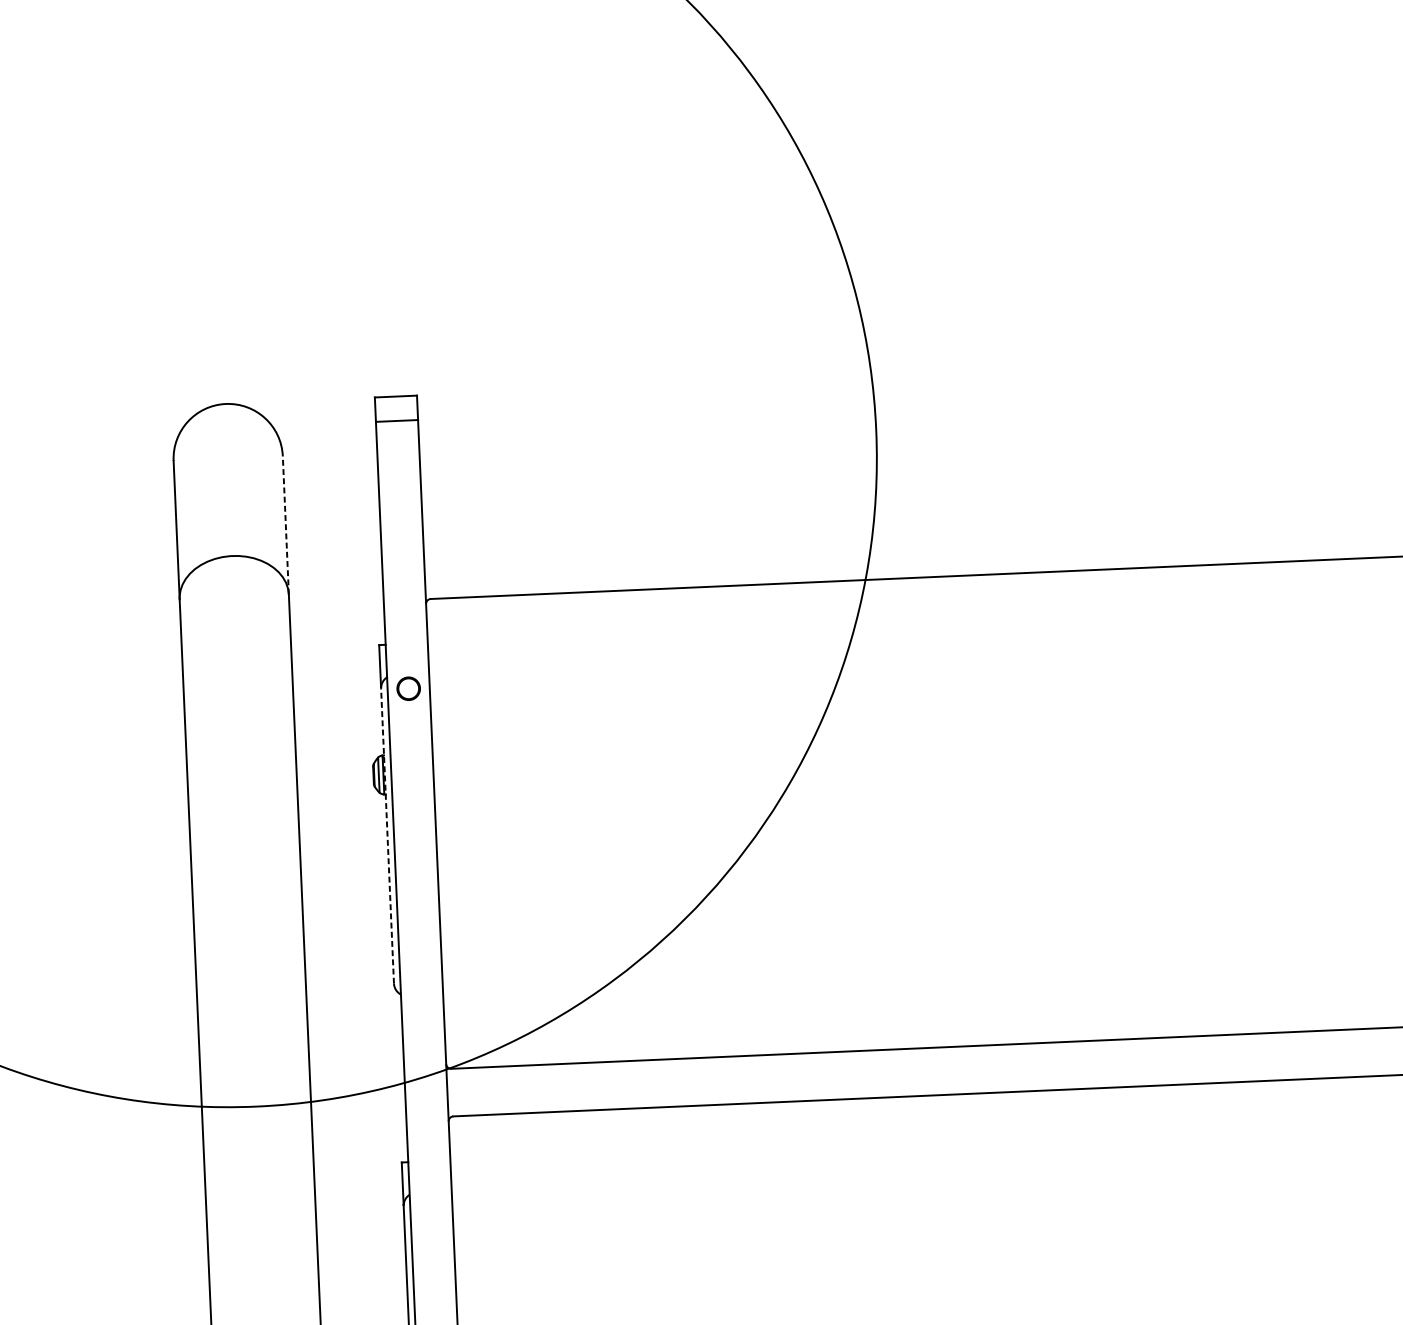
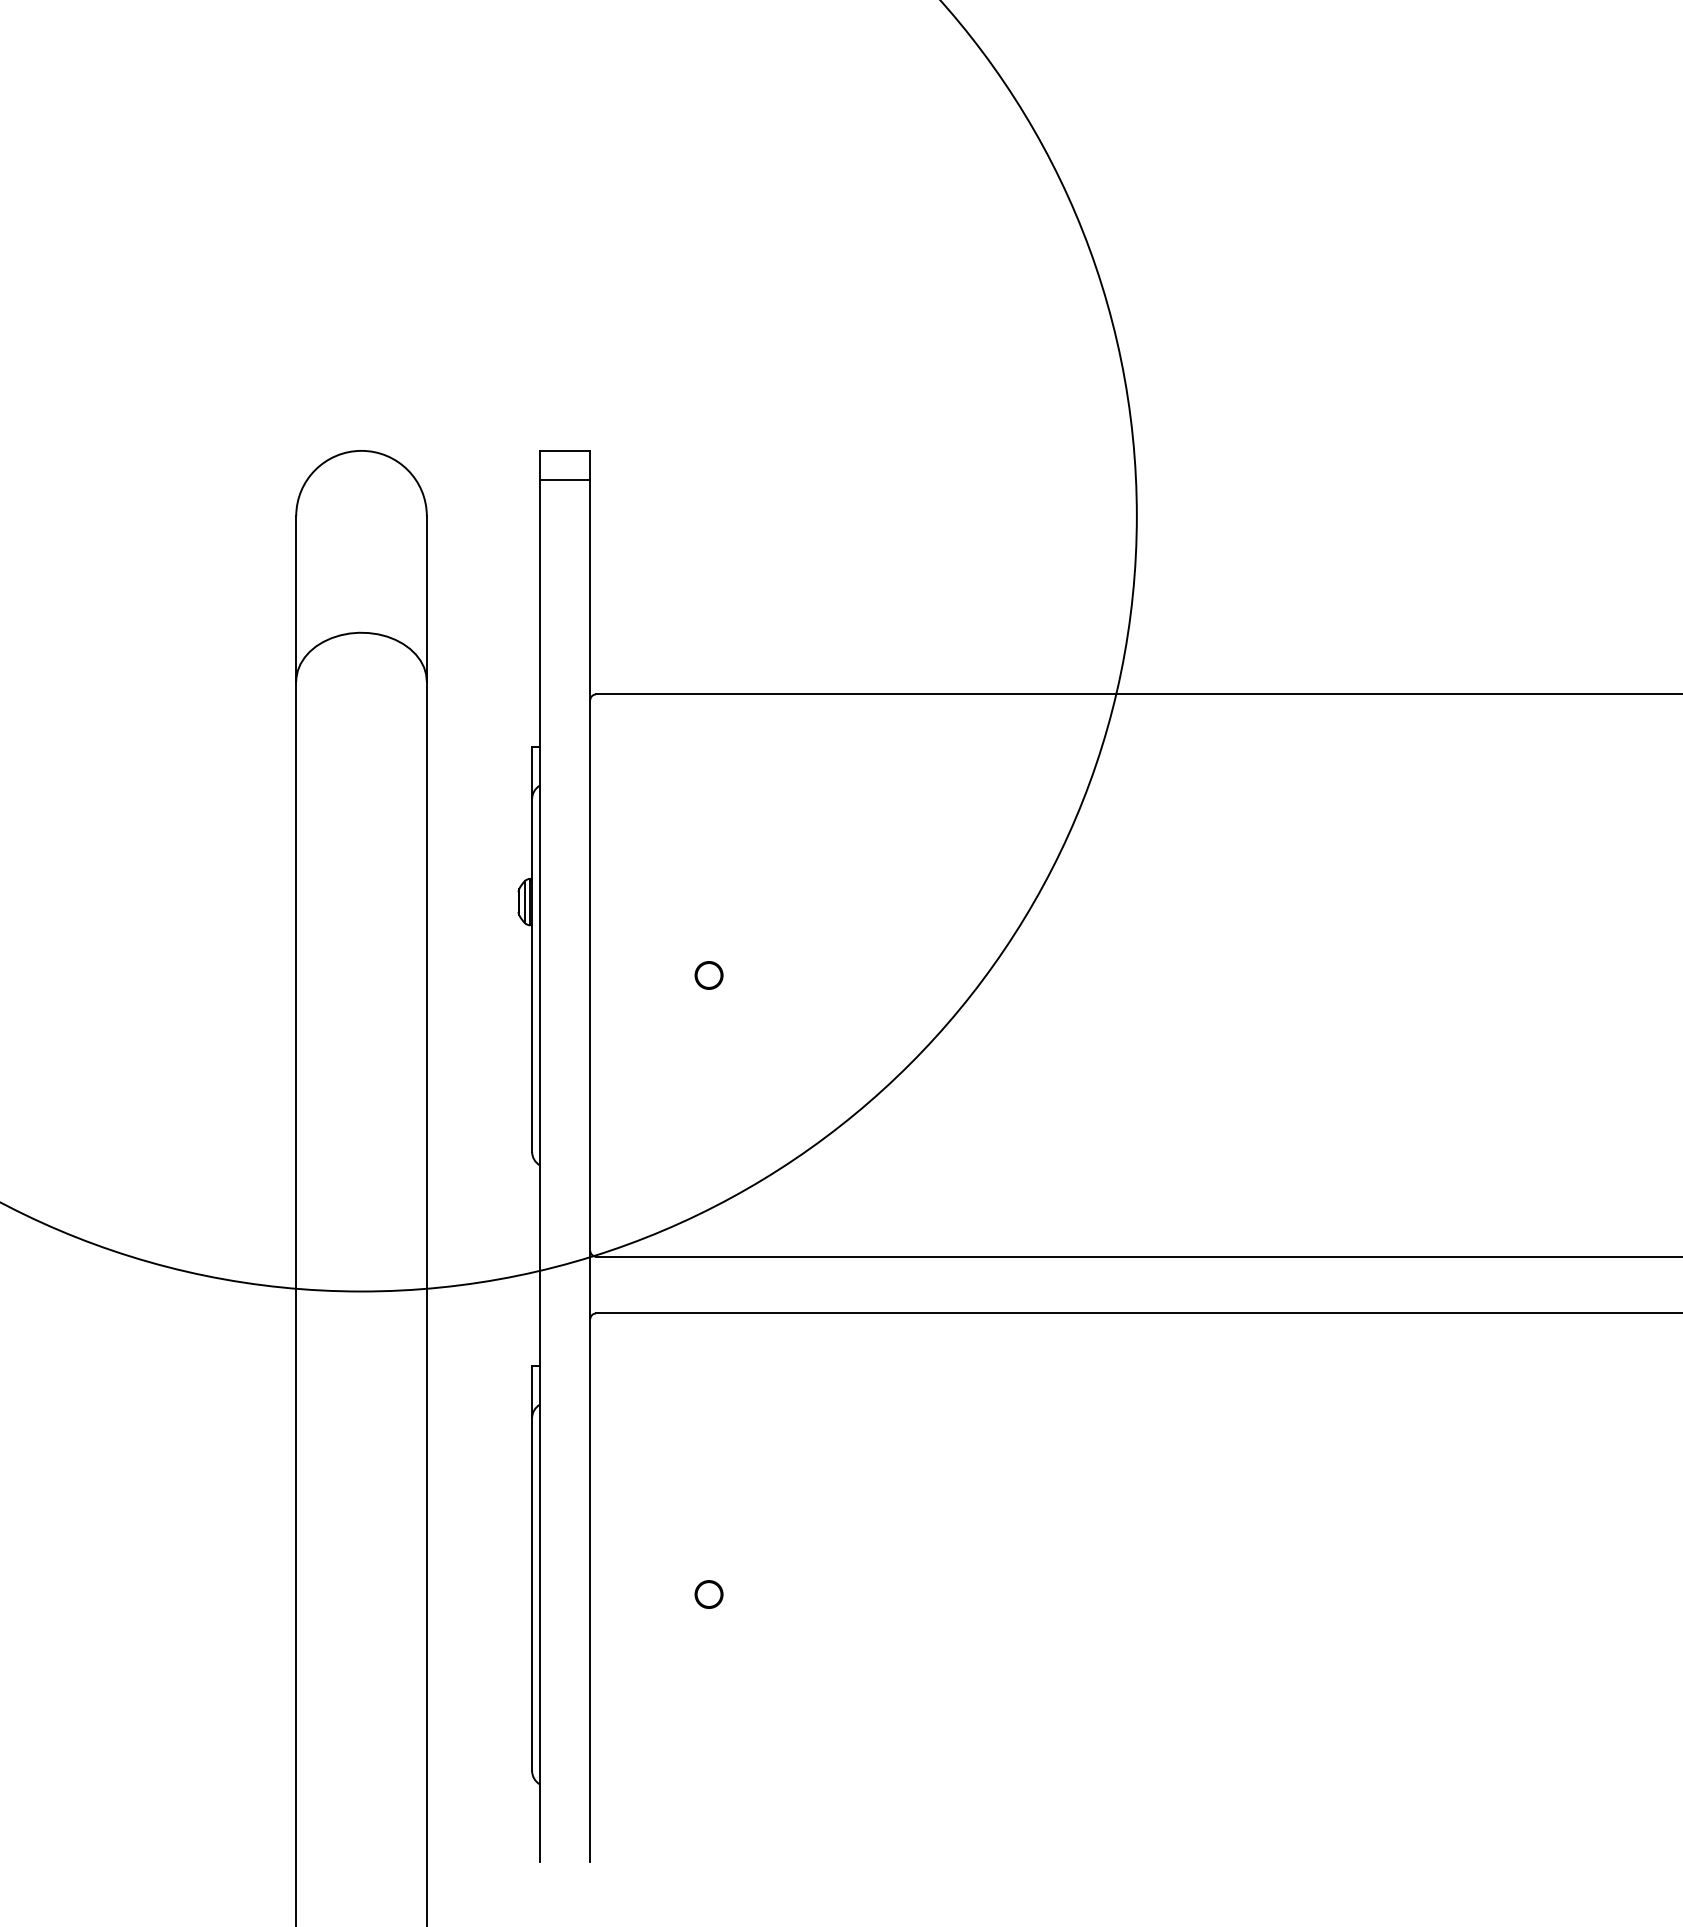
line: (285, 525) -> (426, 598), dashed -> solid
circle: (408, 688) -> (708, 975), moved
line: (387, 835) -> (532, 974), dashed -> solid

